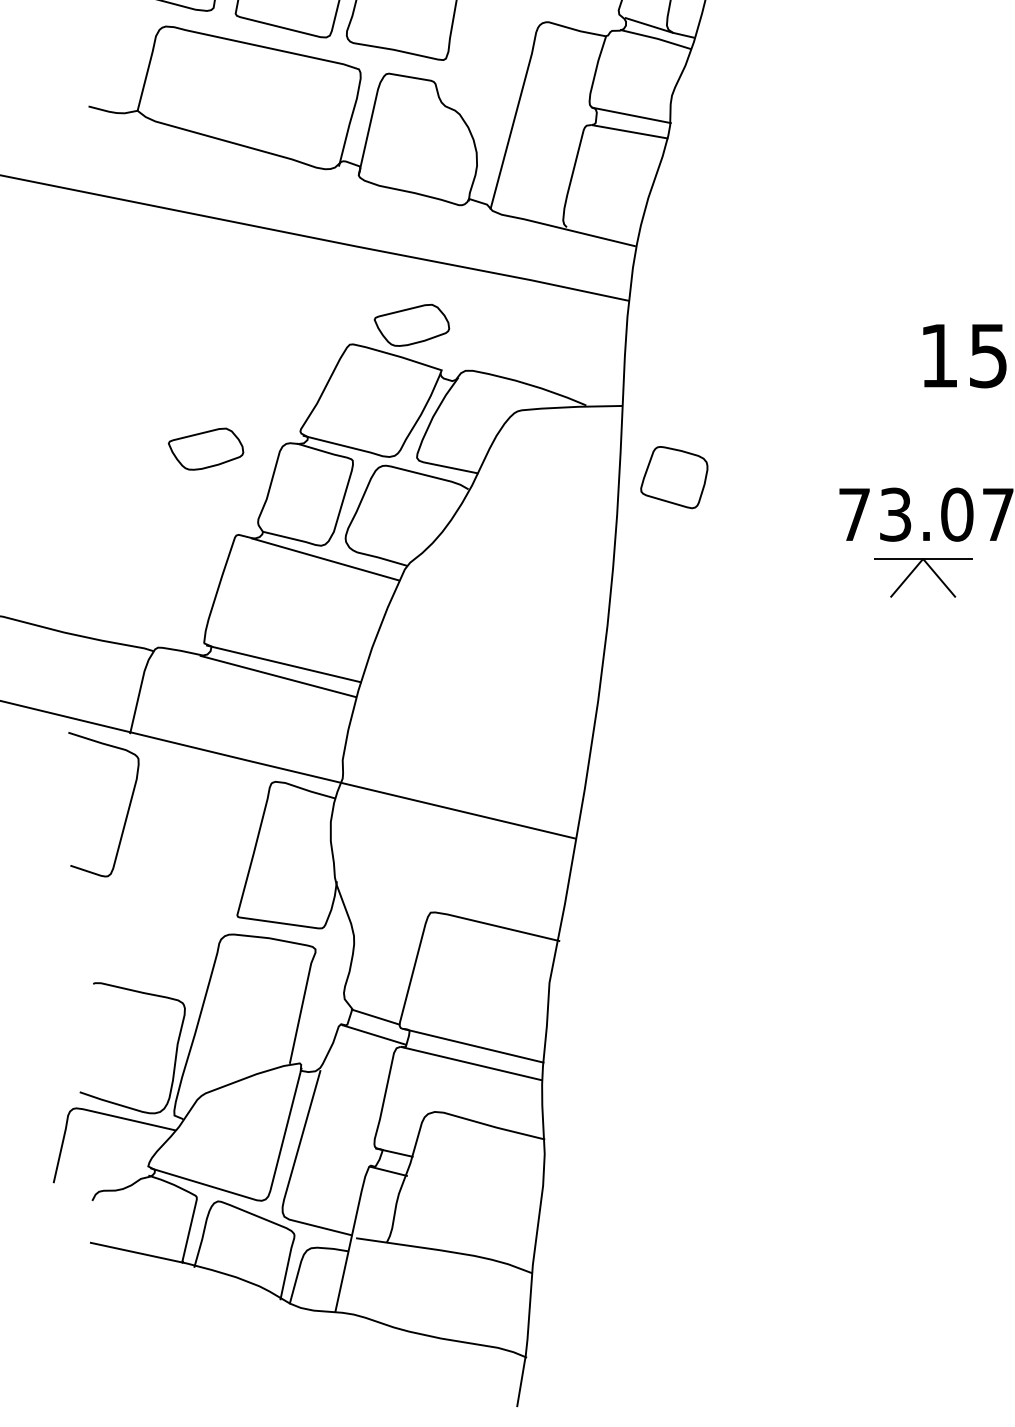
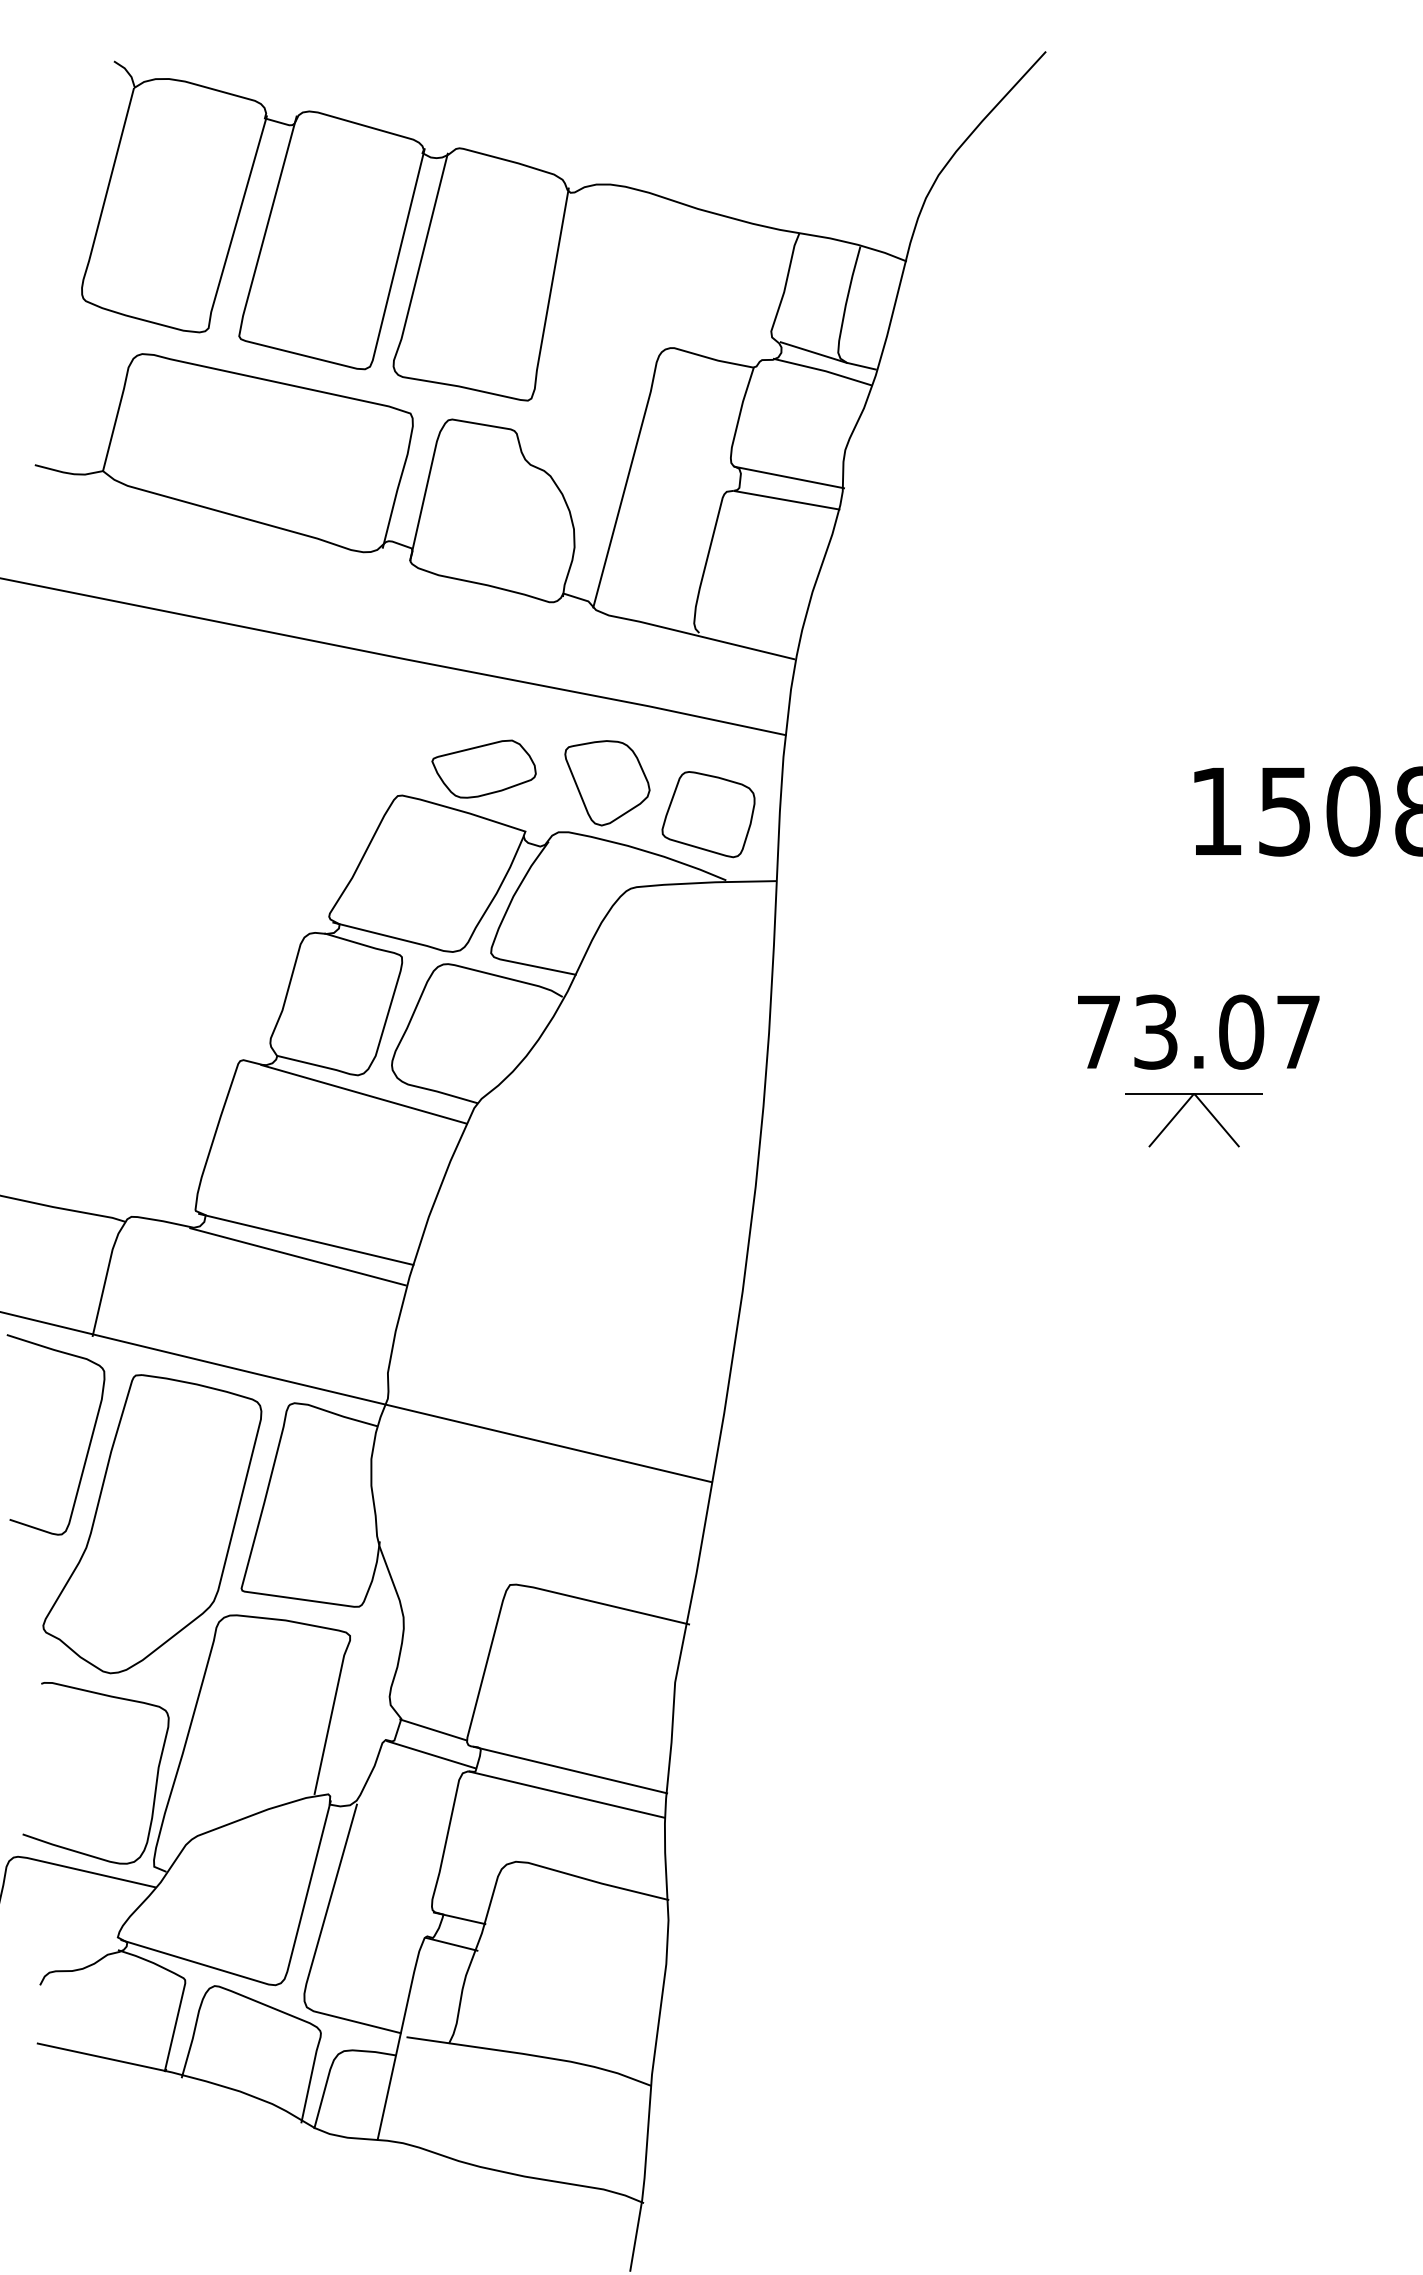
part: (500, 335) -> (607, 783), added
part: (205, 448) -> (197, 940), removed
part: (674, 477) -> (708, 814), moved
part: (173, 869) -> (152, 1524), added

